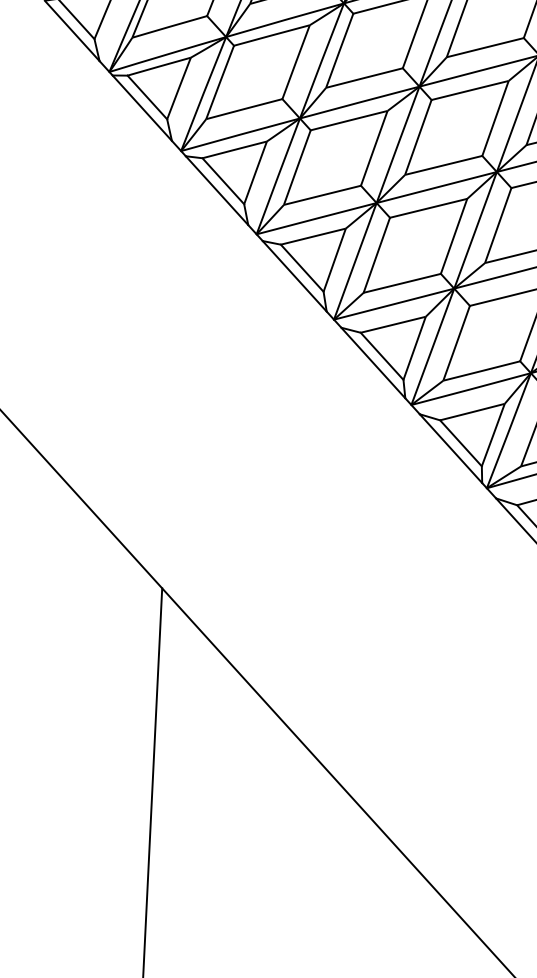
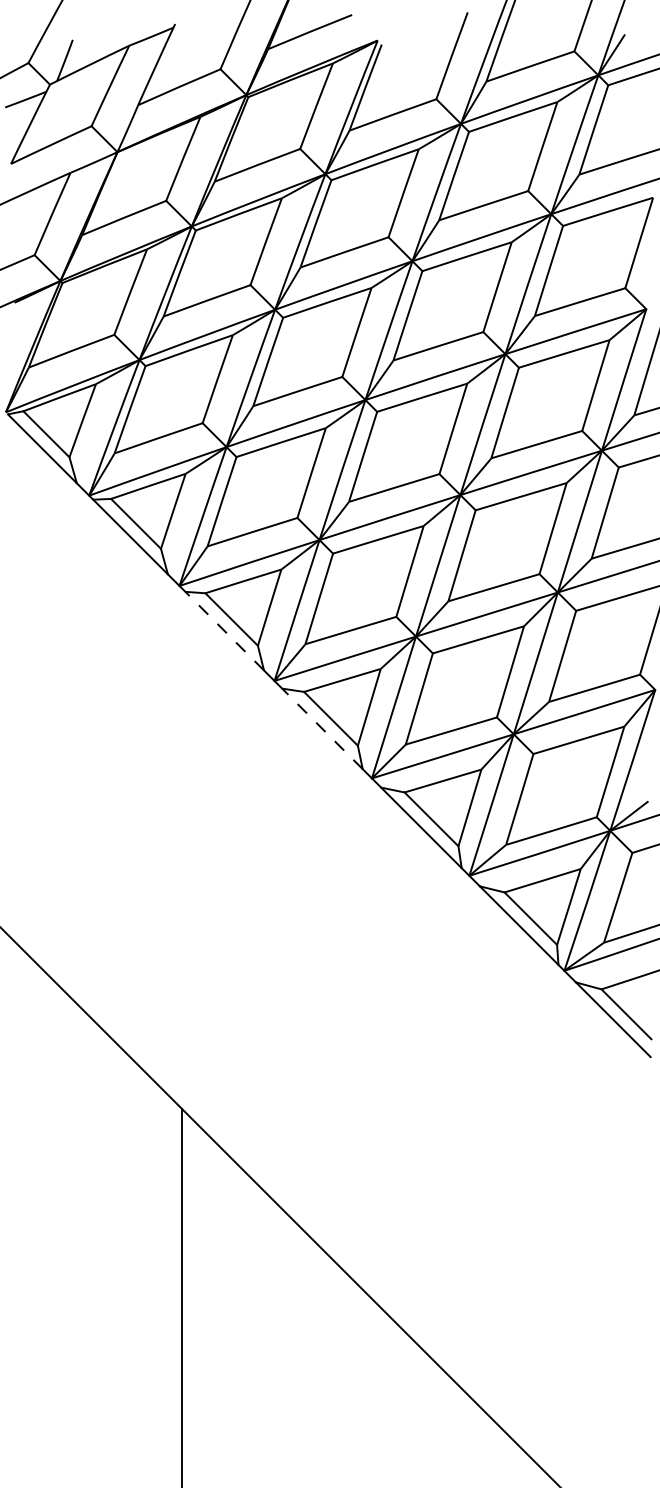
line: (216, 190) -> (224, 631), solid -> dashed
line: (294, 275) -> (322, 728), solid -> dashed

